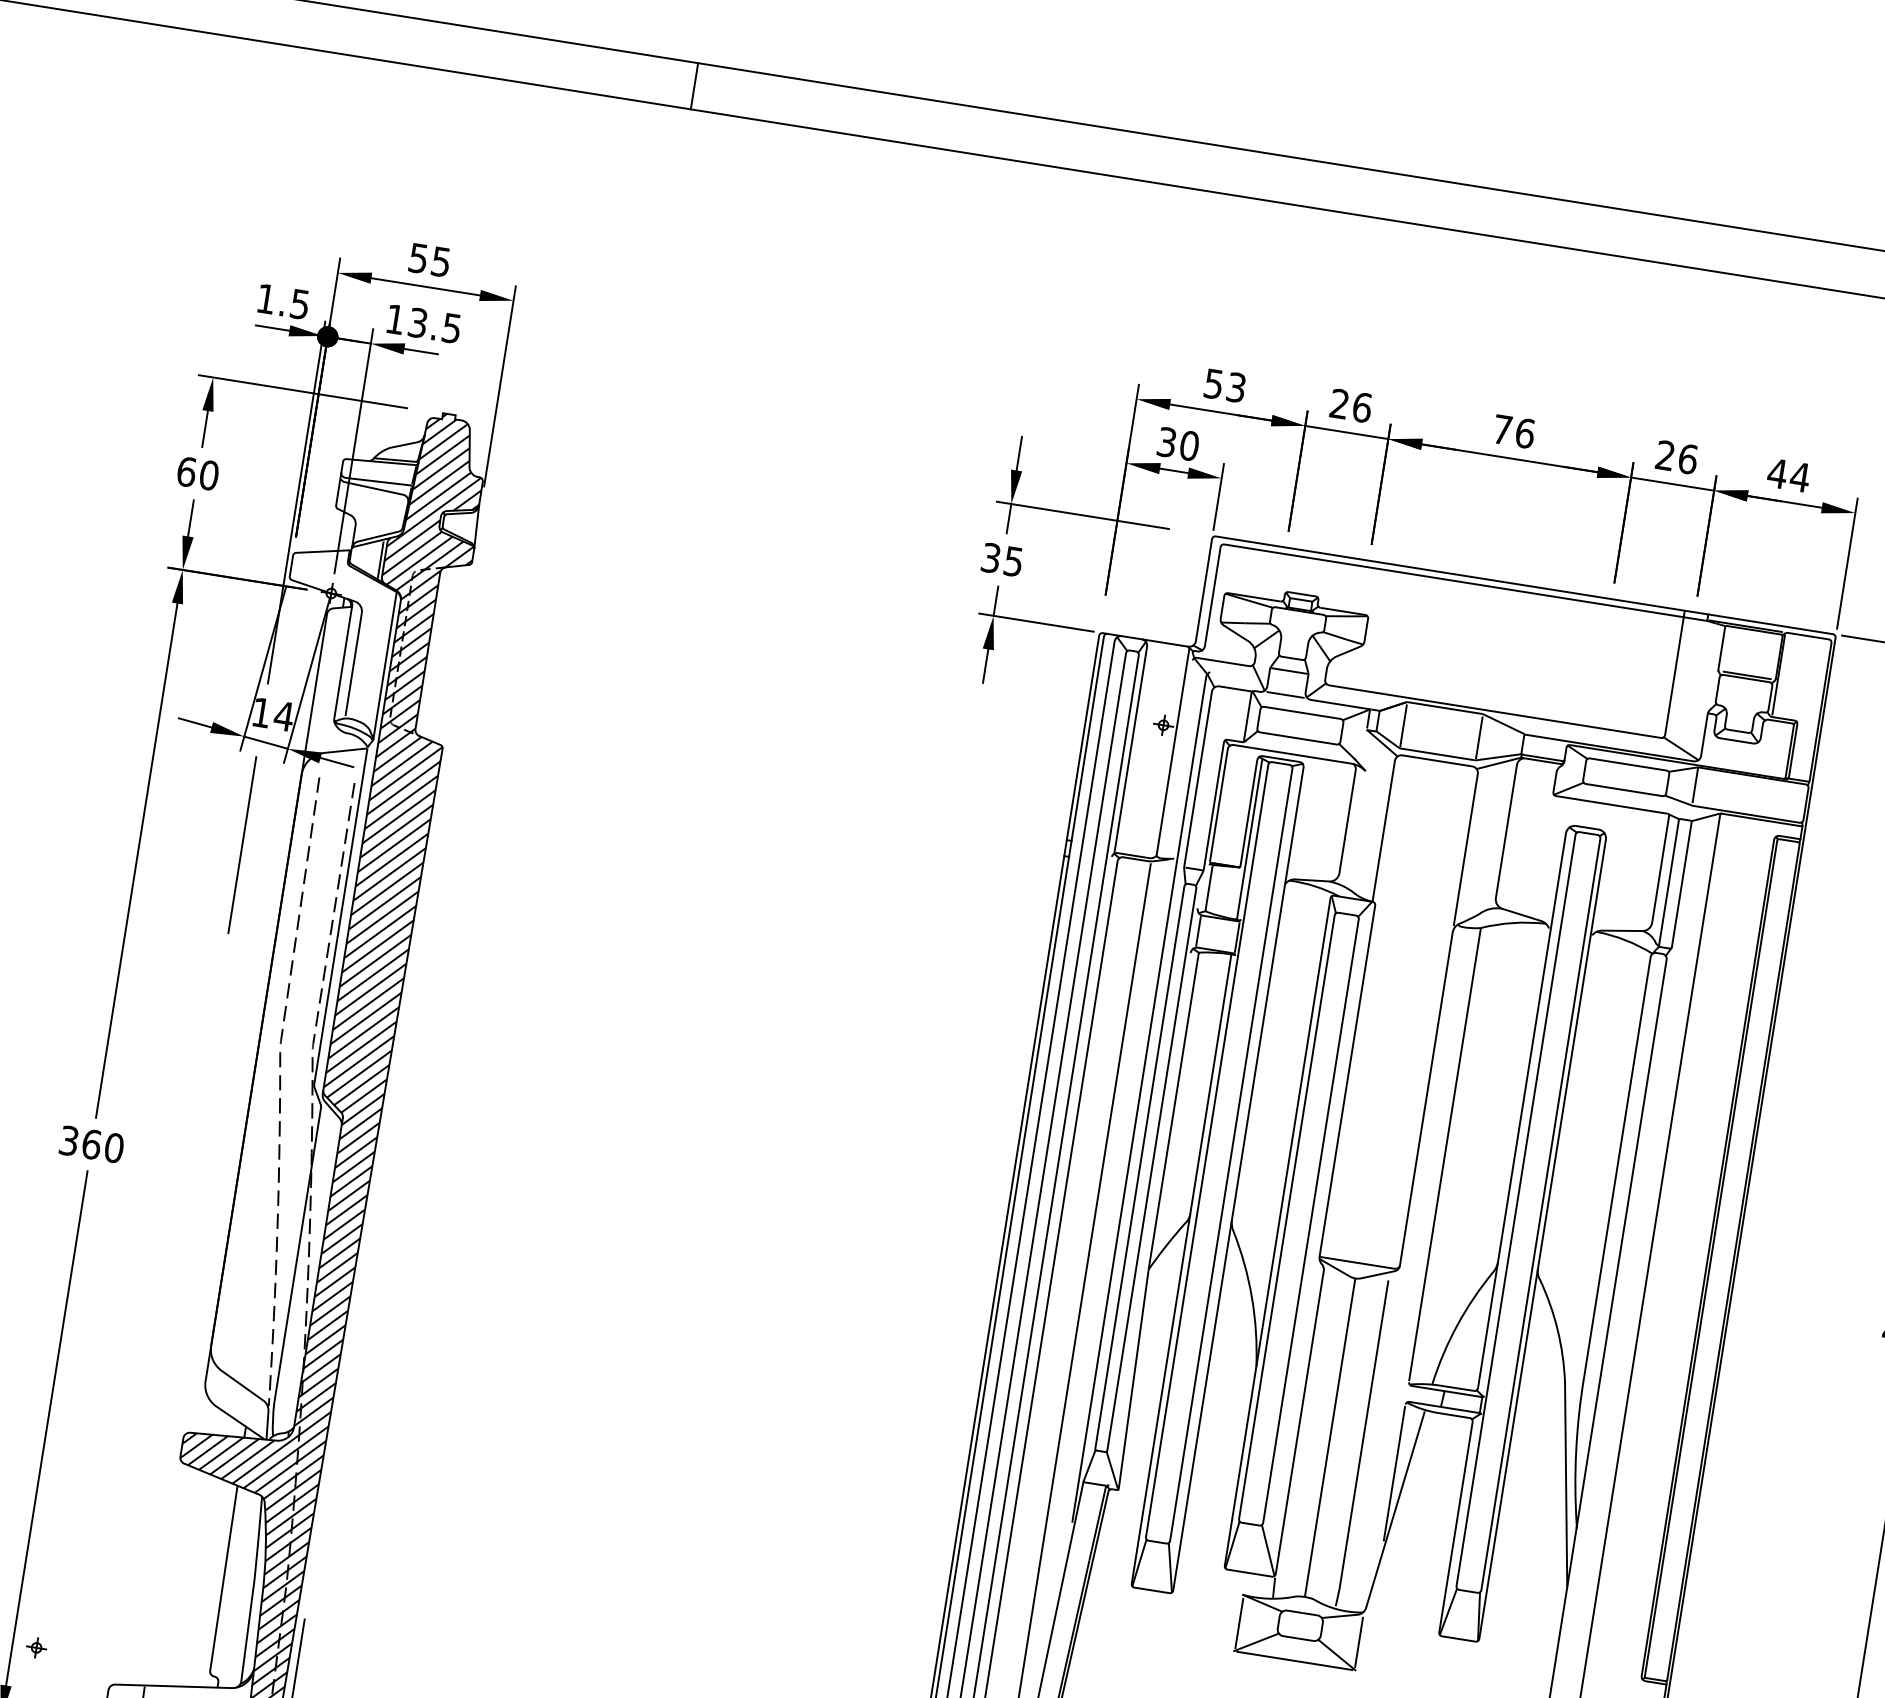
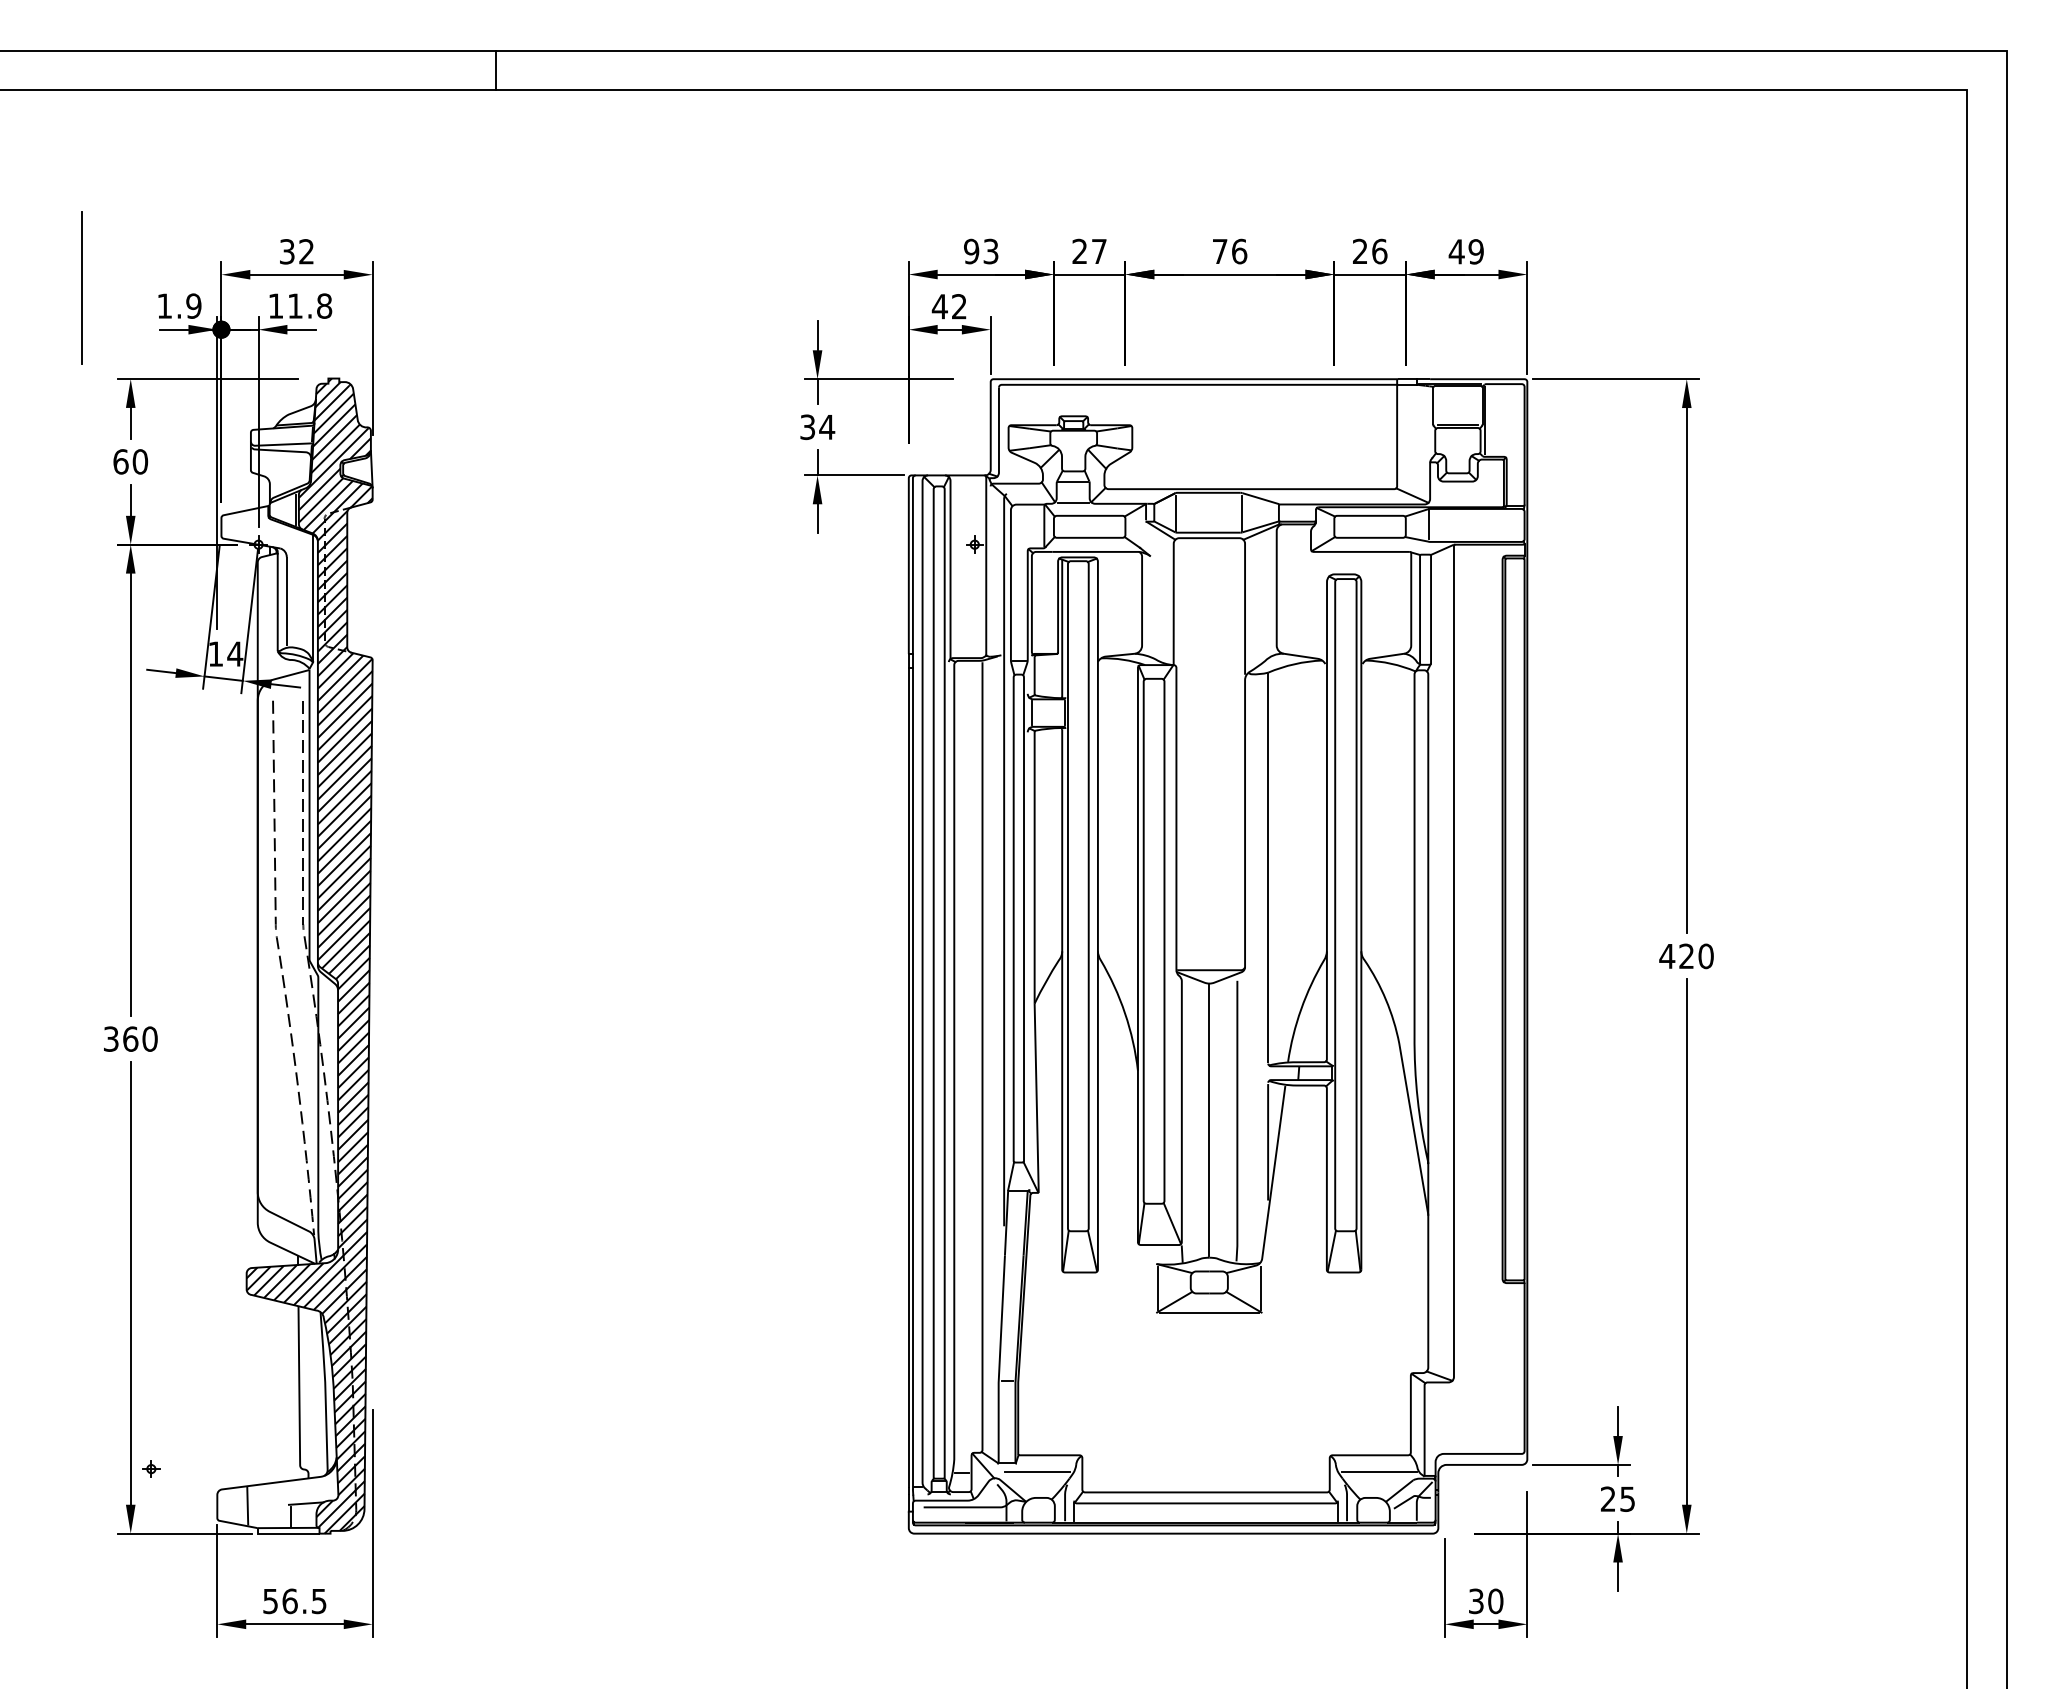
text: (429, 259) -> (296, 251), 55 -> 32
text: (299, 303) -> (193, 305), 1.5 -> 1.9
text: (435, 325) -> (310, 305), 13.5 -> 11.8
text: (1213, 383) -> (971, 251), 53 -> 93
text: (1362, 407) -> (1099, 251), 26 -> 27
text: (1178, 443) -> (949, 306), 30 -> 42
text: (1800, 476) -> (1476, 251), 44 -> 49
text: (1013, 561) -> (827, 427), 35 -> 34
line: (241, 844) -> (81, 287), moved

